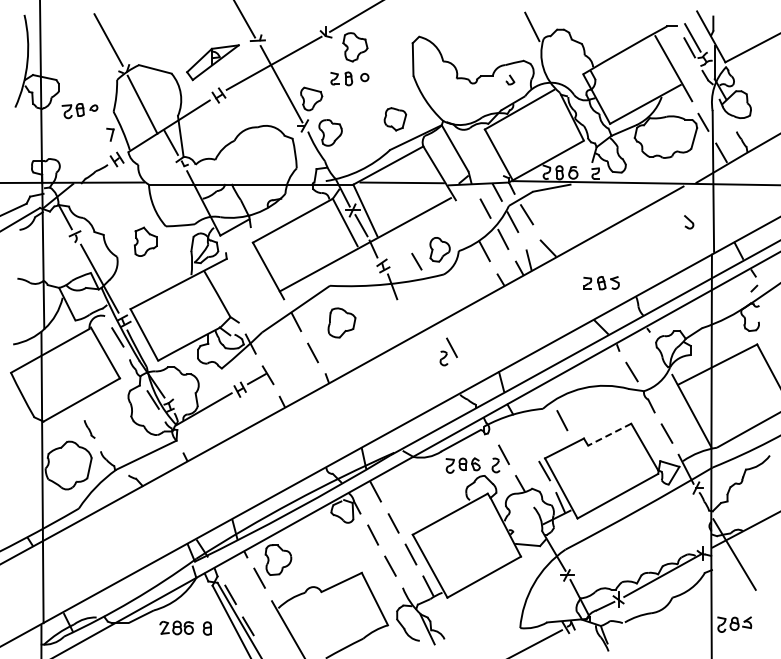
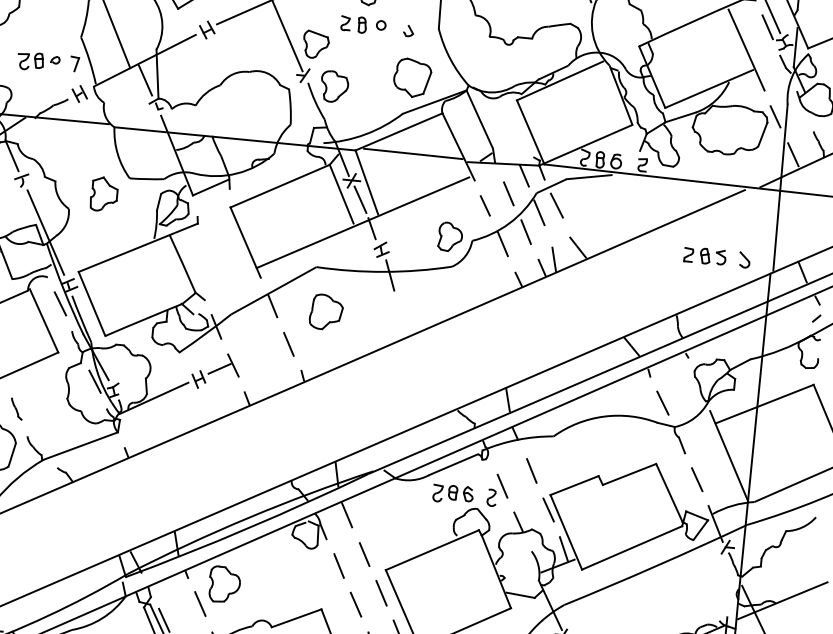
part: (510, 79) -> (408, 30), moved
part: (79, 111) -> (38, 62), moved
part: (395, 119) -> (412, 78), size x1.43
part: (689, 222) -> (745, 260), moved
line: (416, 261) -> (484, 205), moved
part: (601, 283) -> (704, 256), moved
part: (448, 351) -> (448, 358), removed
line: (562, 420) -> (531, 470), moved
line: (609, 434) -> (629, 474), dashed -> solid

